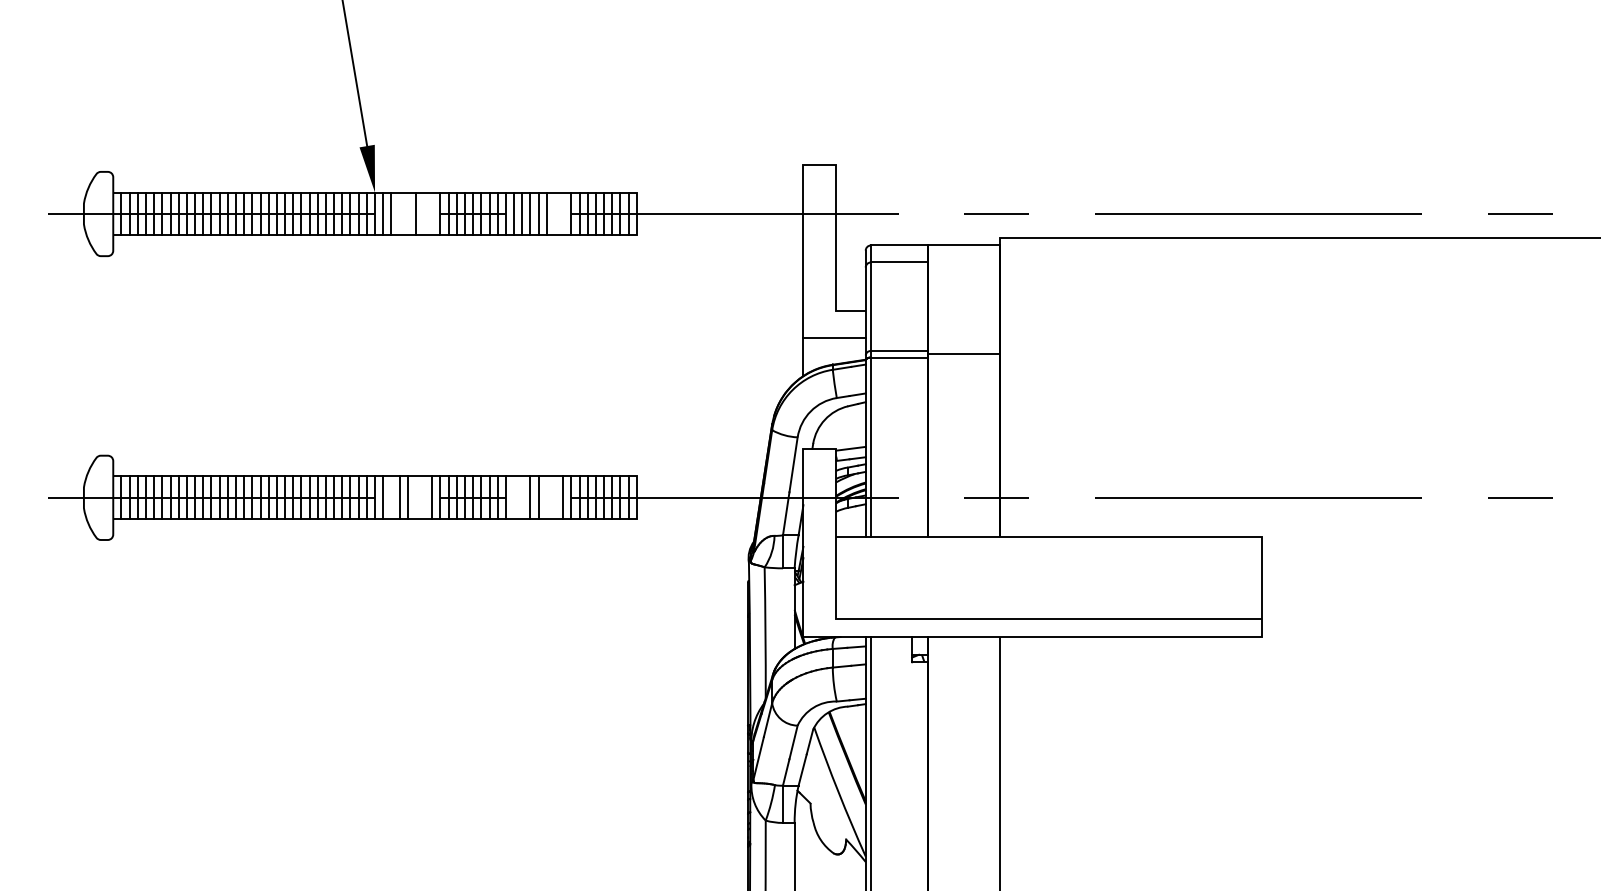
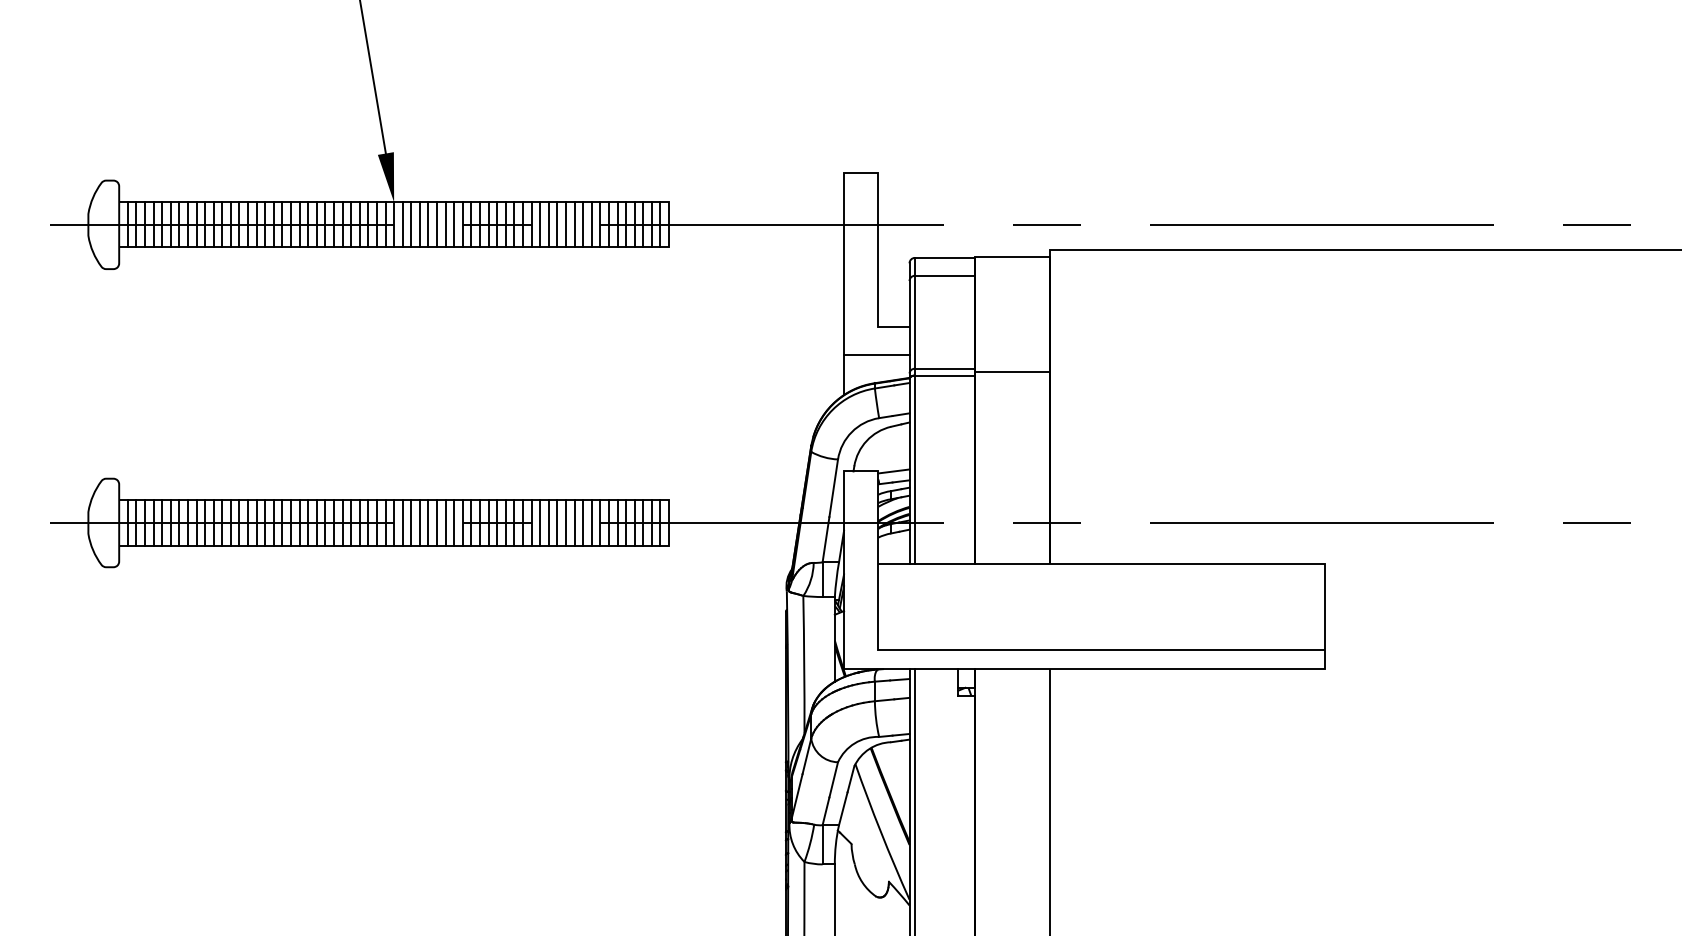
line: (399, 213) -> (419, 224), added
line: (407, 213) -> (428, 224), added
line: (423, 213) -> (445, 224), added
line: (432, 213) -> (454, 224), added
line: (555, 213) -> (583, 224), added
line: (562, 213) -> (591, 224), added
line: (391, 497) -> (411, 522), added
line: (416, 497) -> (437, 522), added
line: (423, 497) -> (445, 522), added
line: (514, 497) -> (540, 522), added
line: (522, 497) -> (548, 522), added
line: (546, 497) -> (574, 522), added
line: (555, 497) -> (583, 522), added

